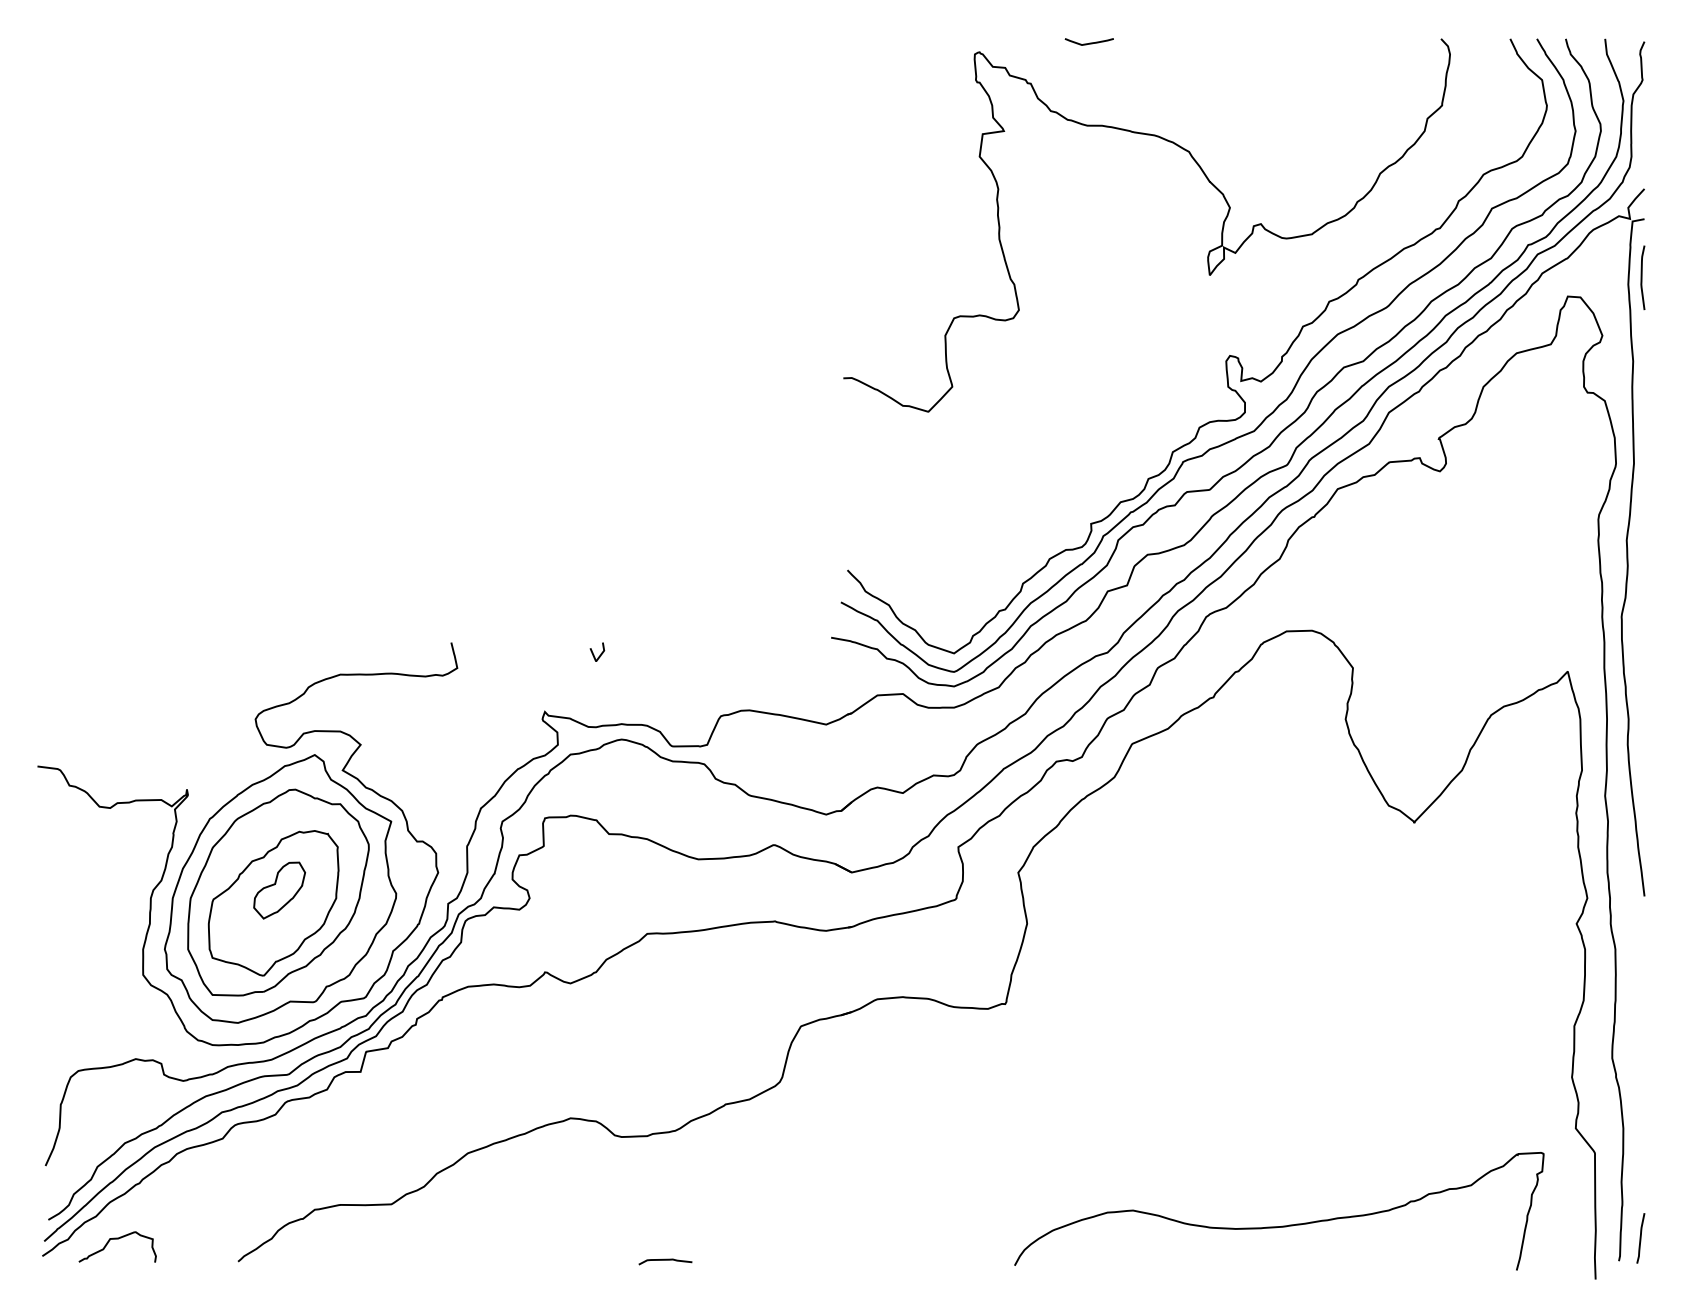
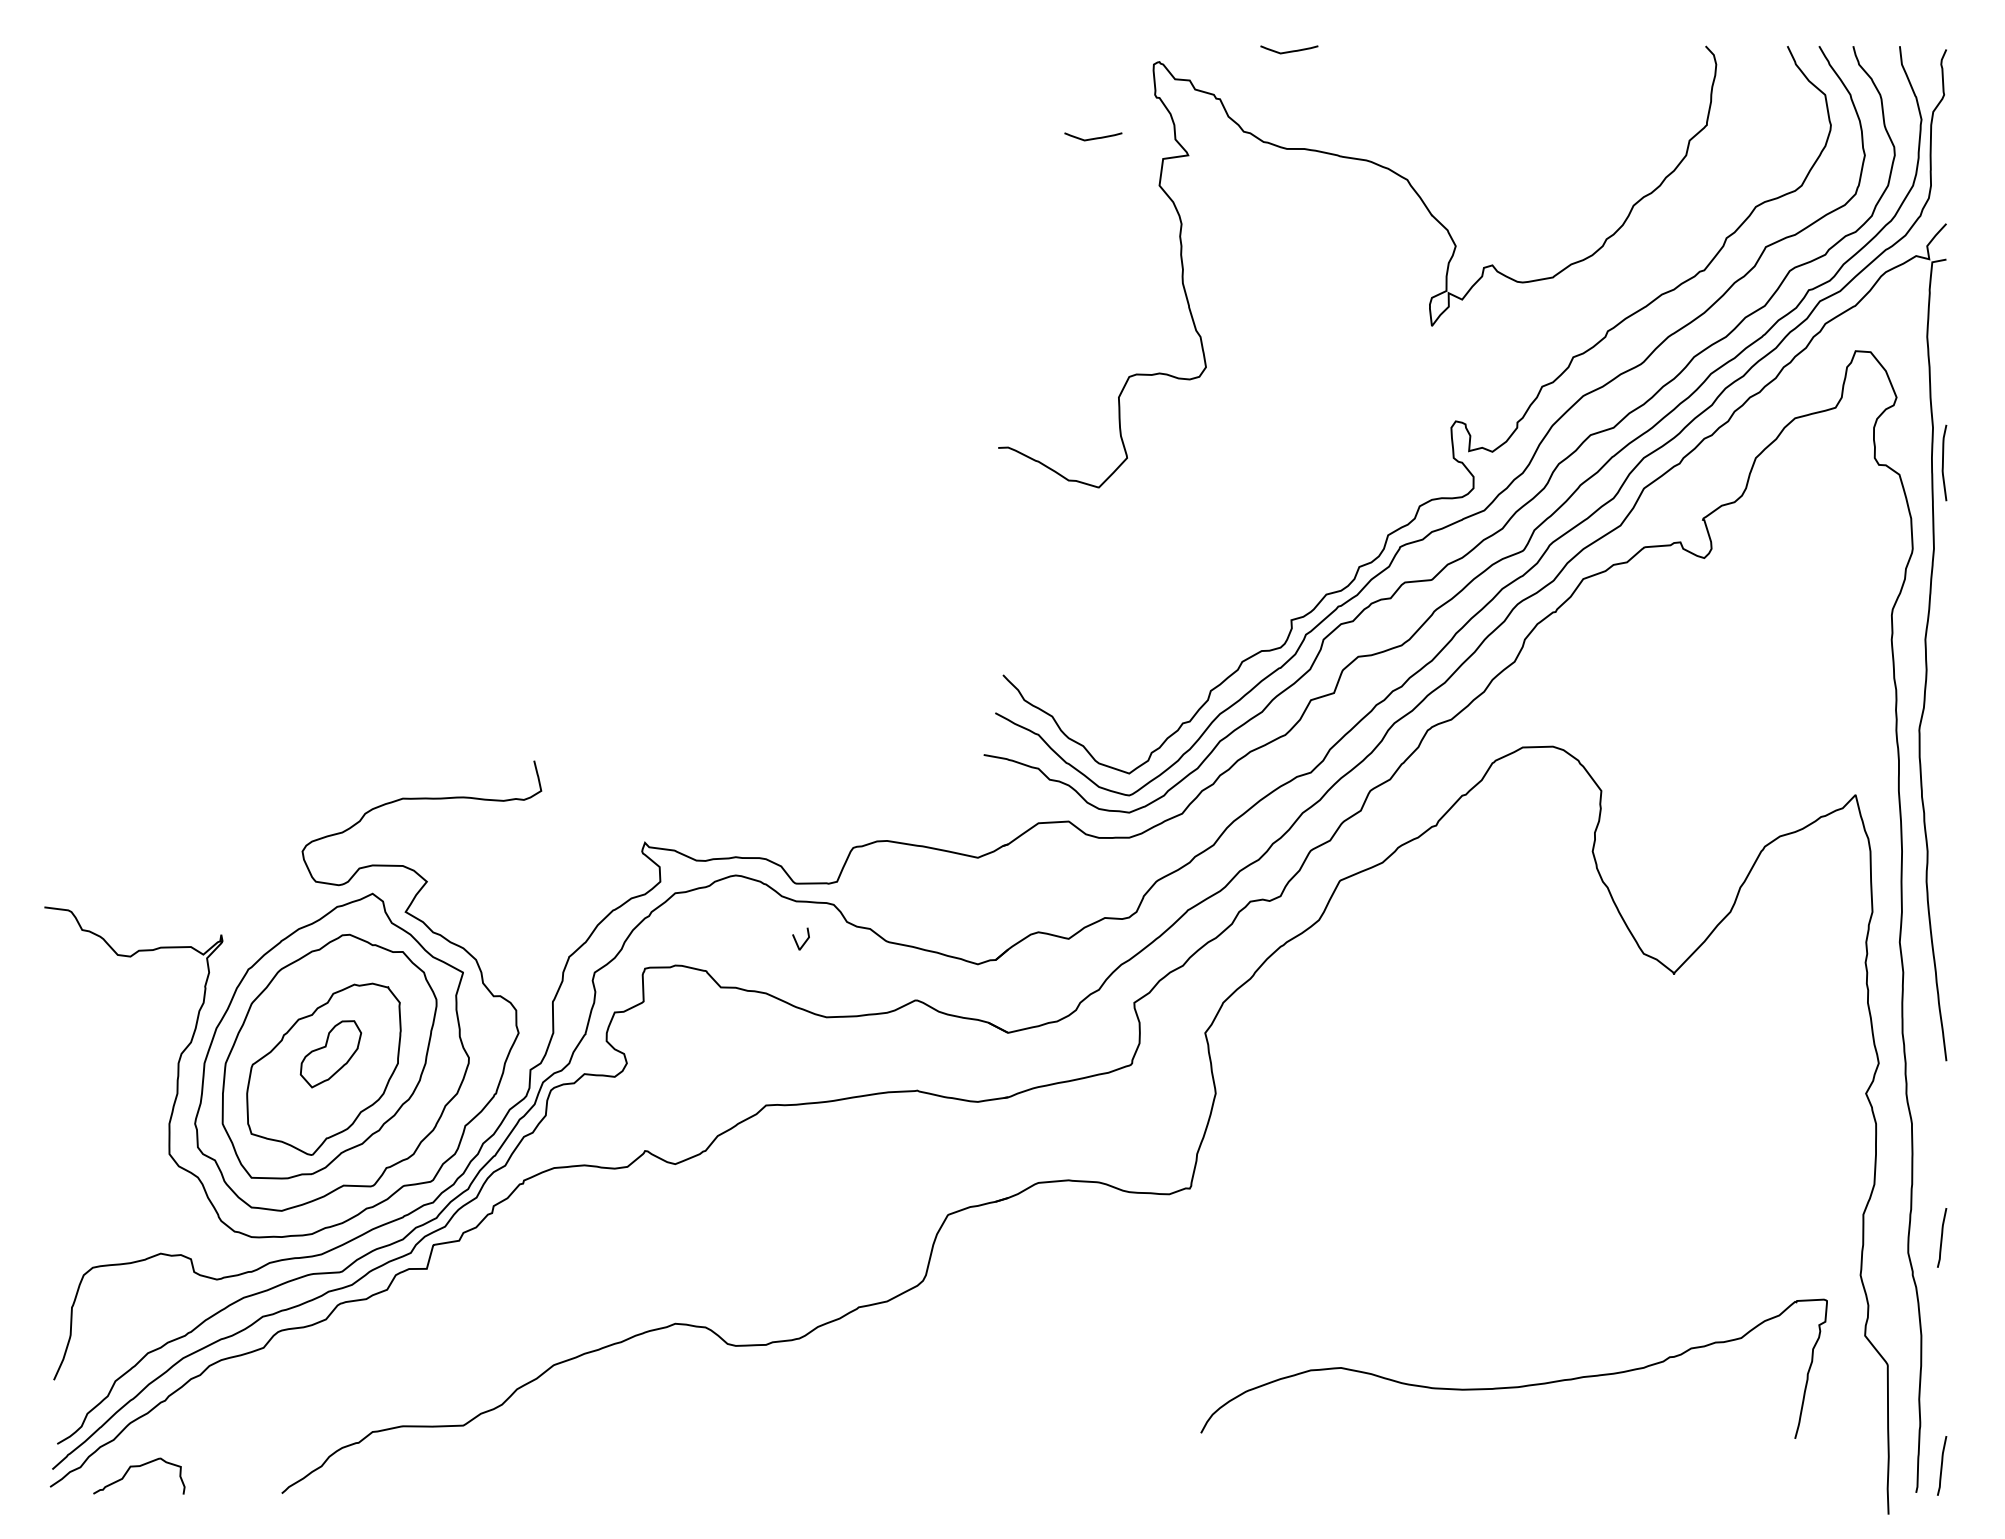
curve: (924, 116) -> (1094, 137), added
curve: (1642, 277) -> (1943, 462), moved
line: (593, 653) -> (796, 940), moved
curve: (1641, 1045) -> (1942, 1237), added
curve: (1278, 1226) -> (1513, 1386), moved
curve: (665, 1260) -> (787, 1492), removed

